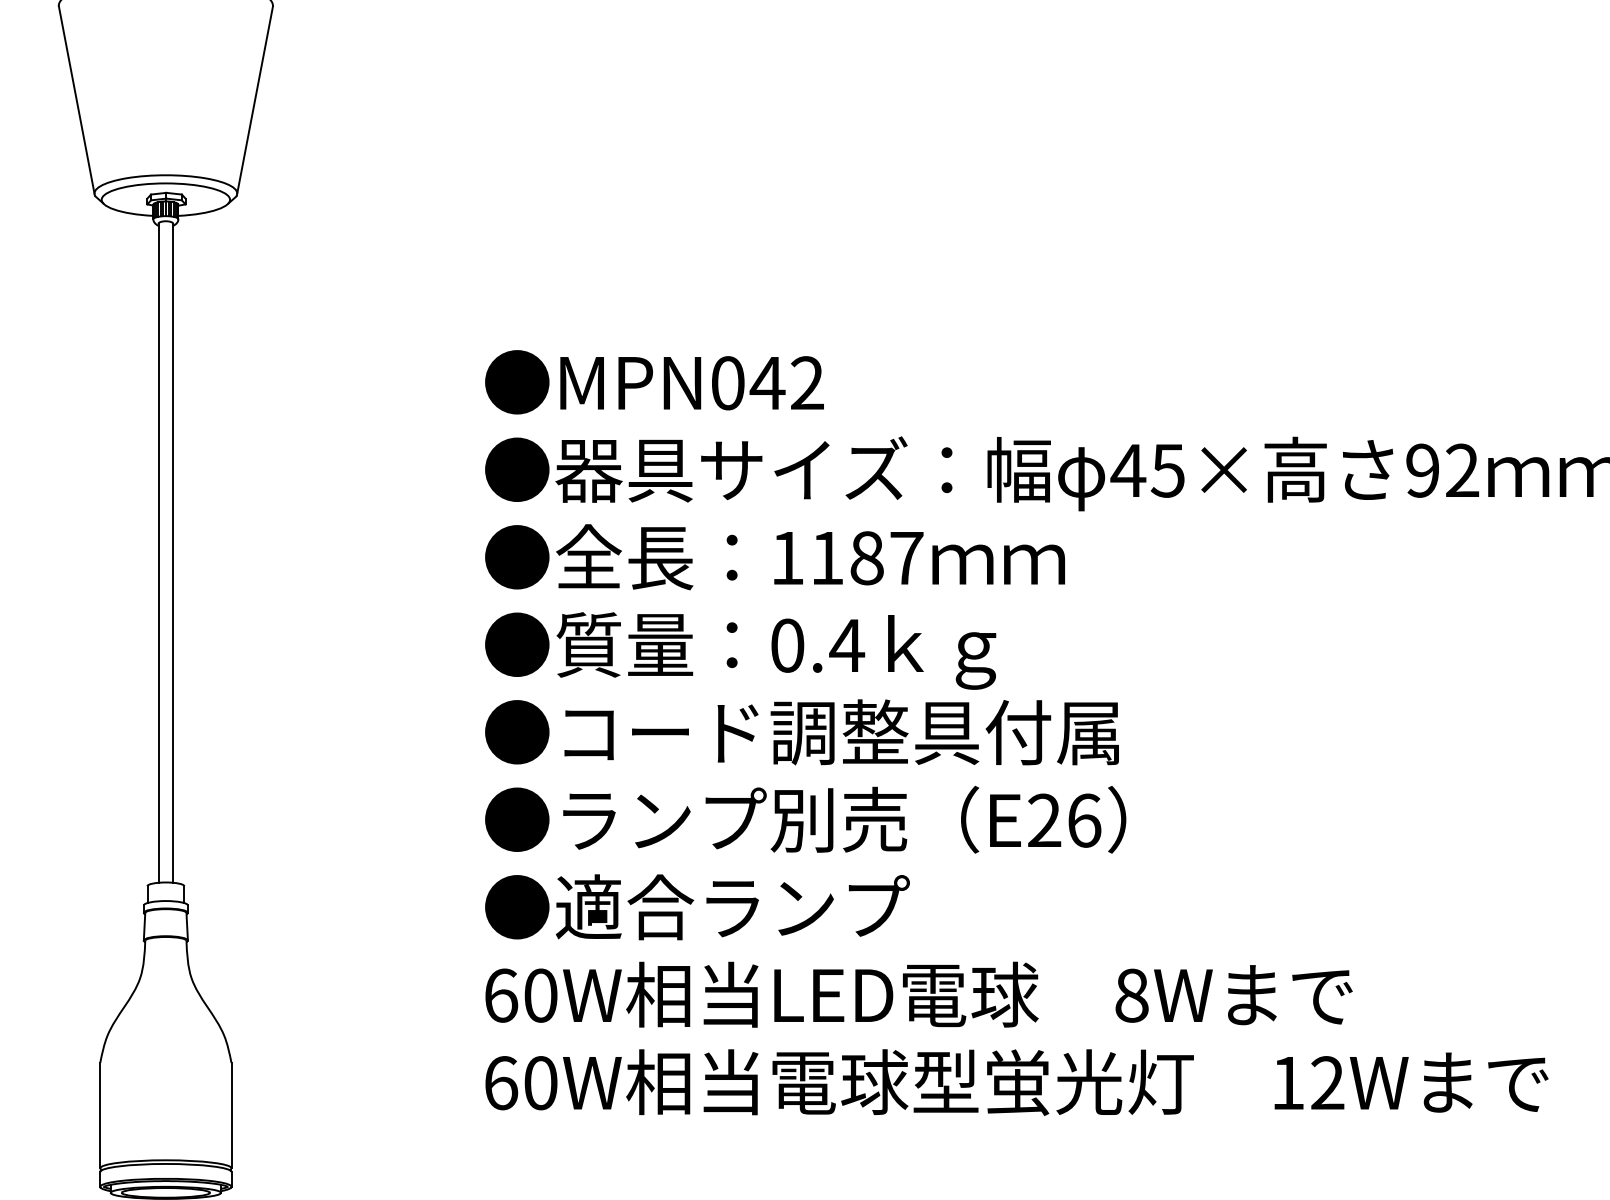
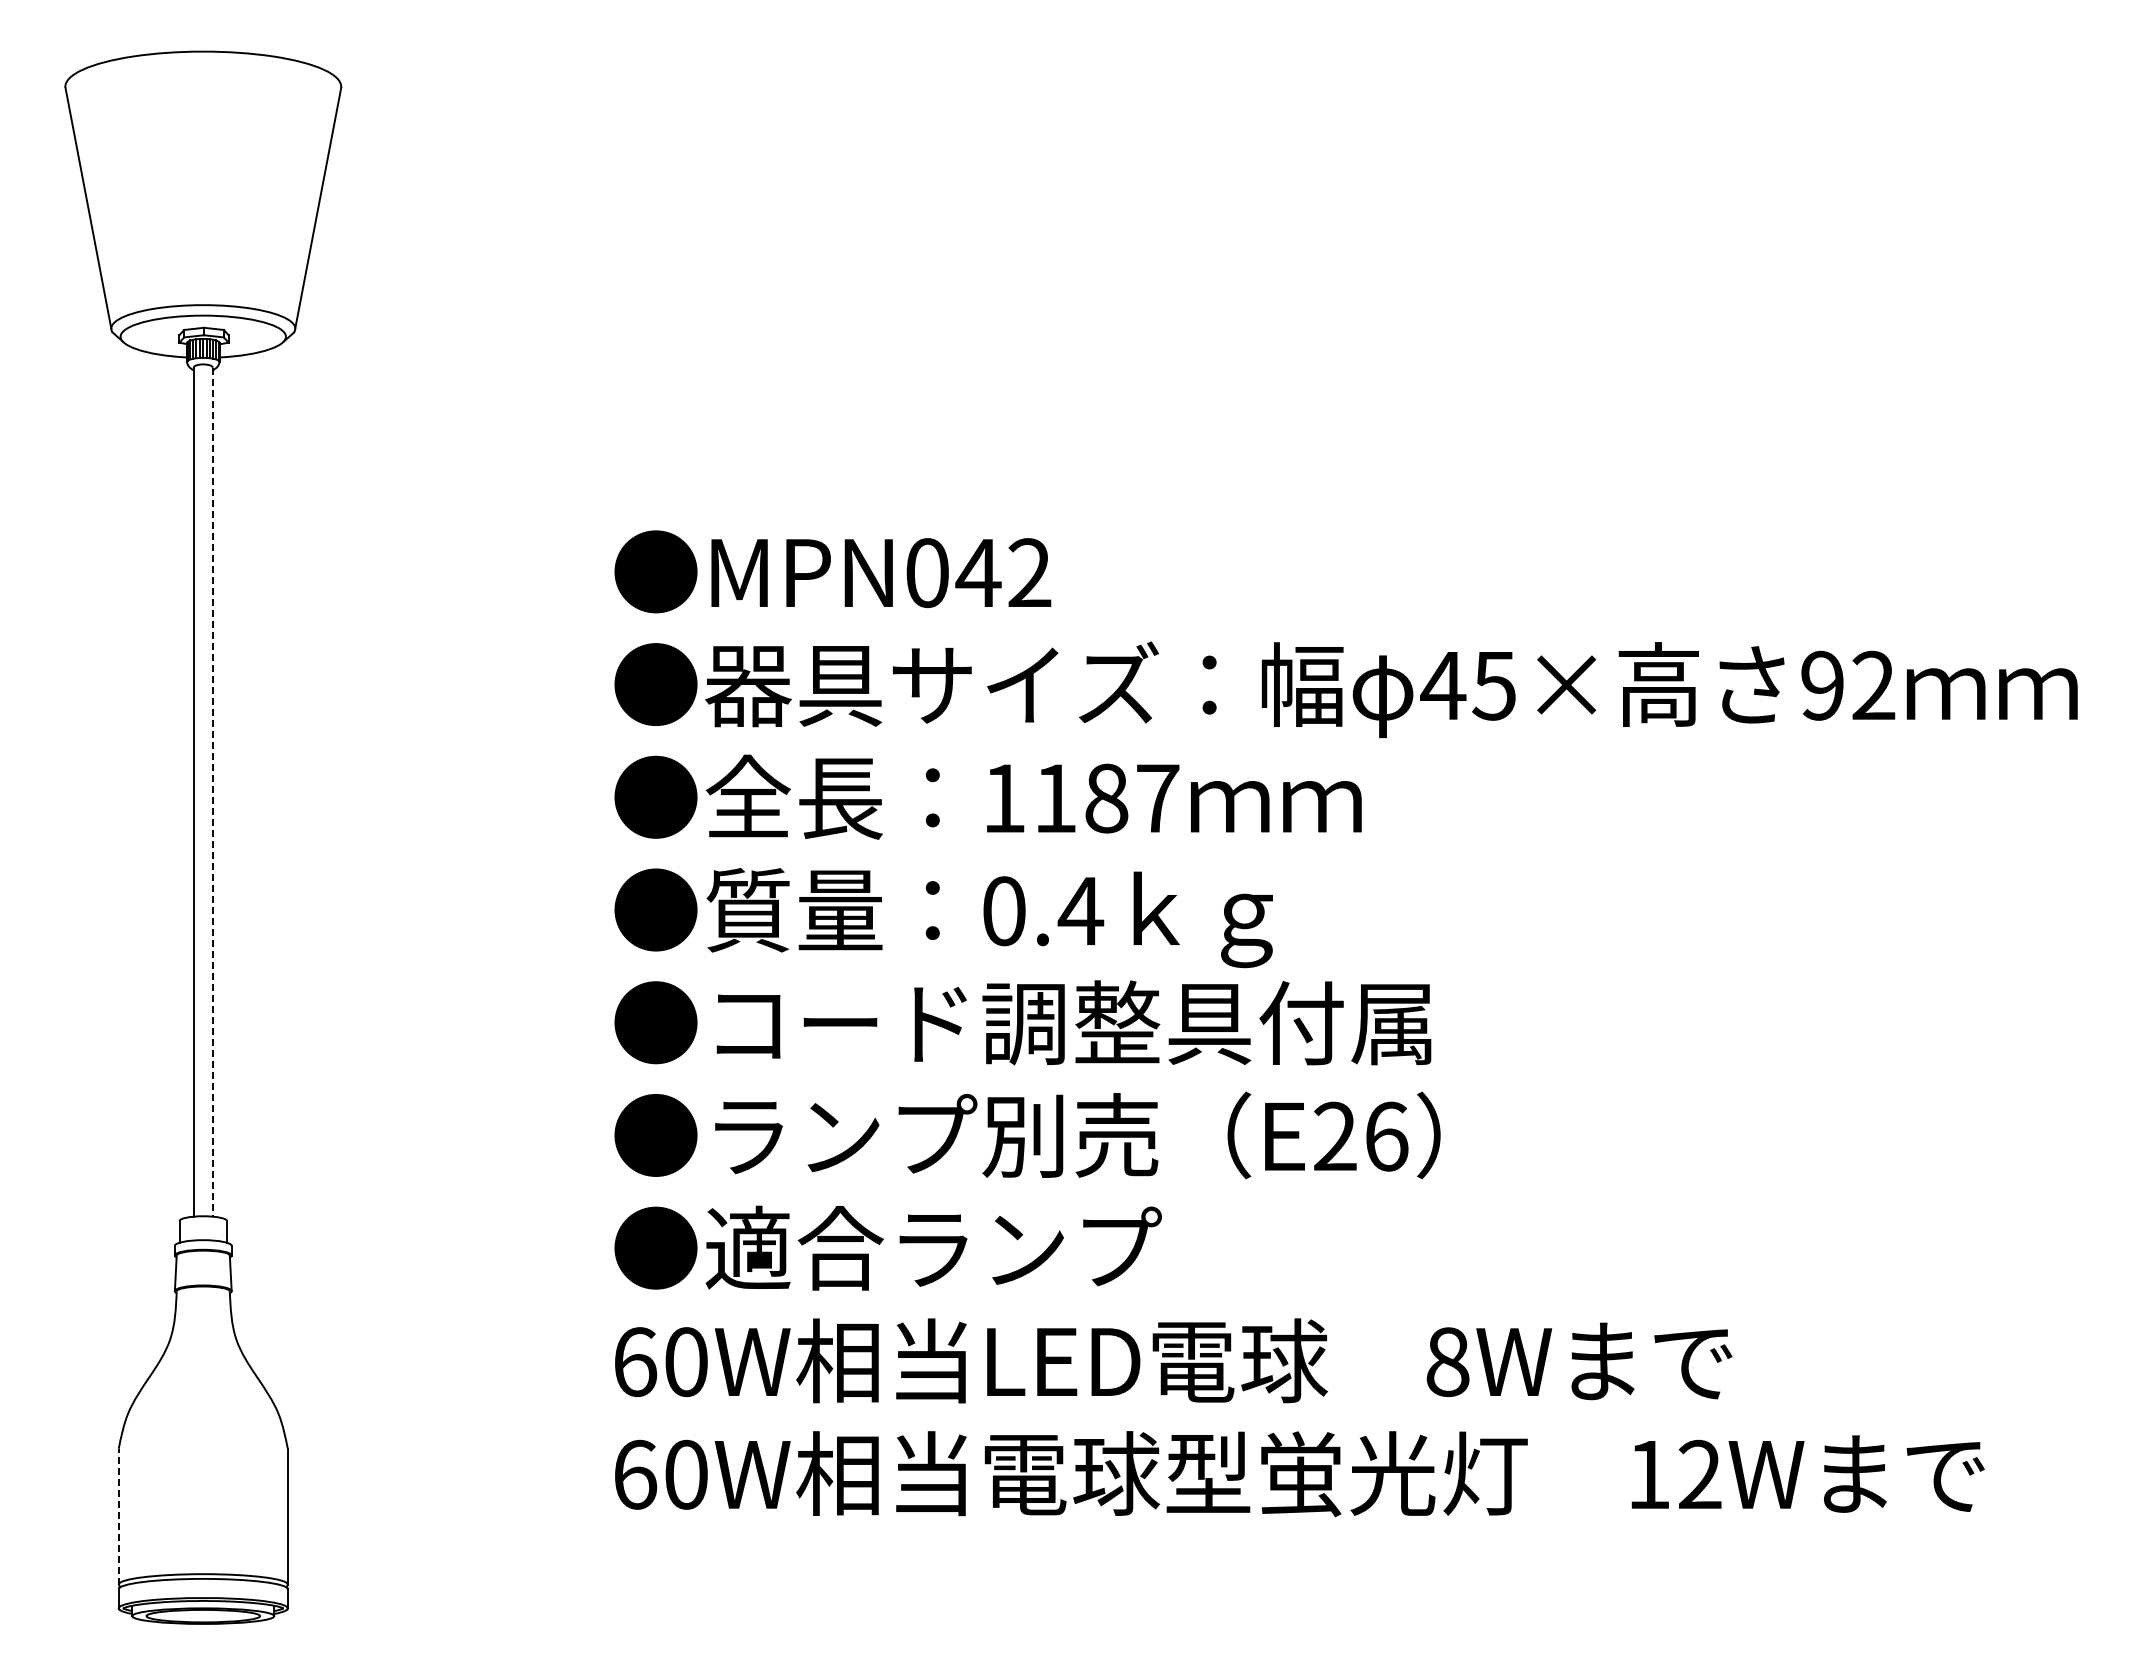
line: (173, 553) -> (212, 792), solid -> dashed
line: (100, 1115) -> (118, 1516), solid -> dashed

